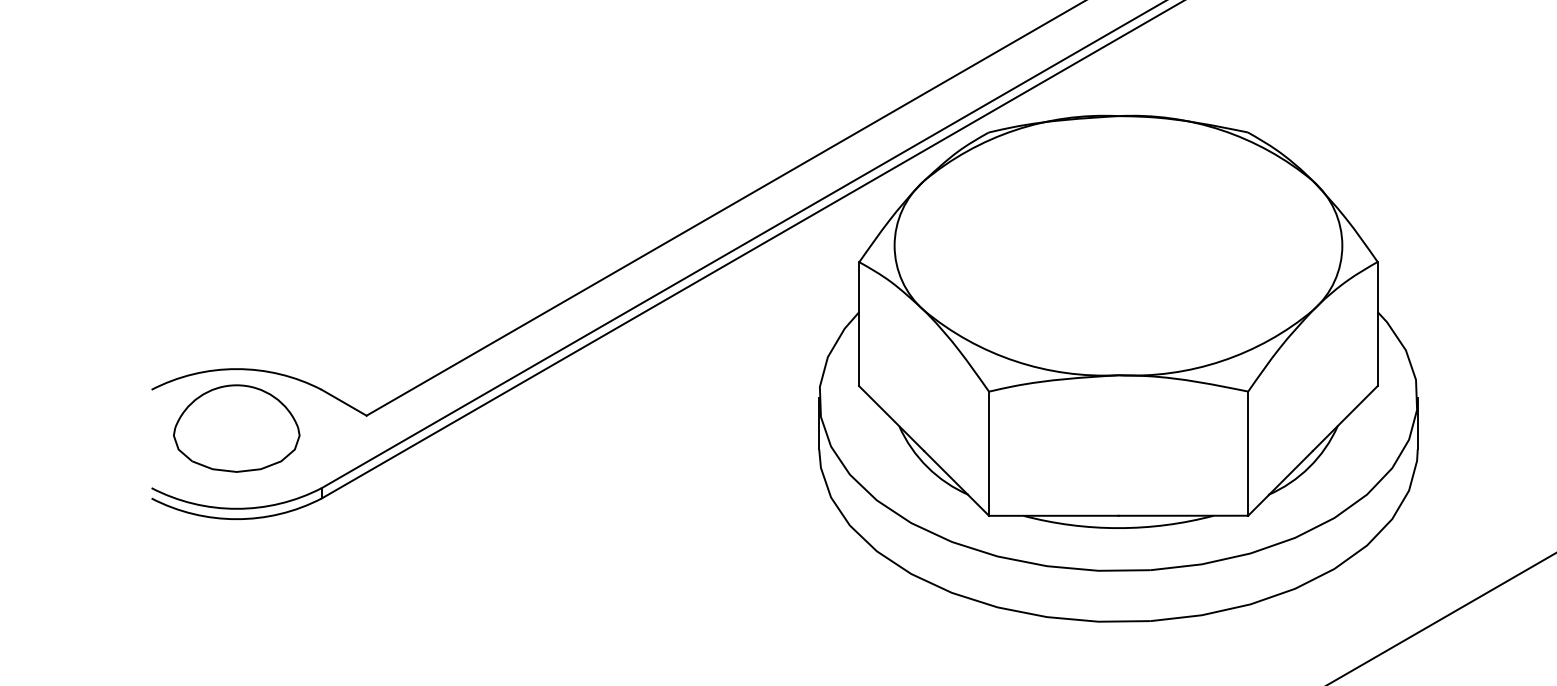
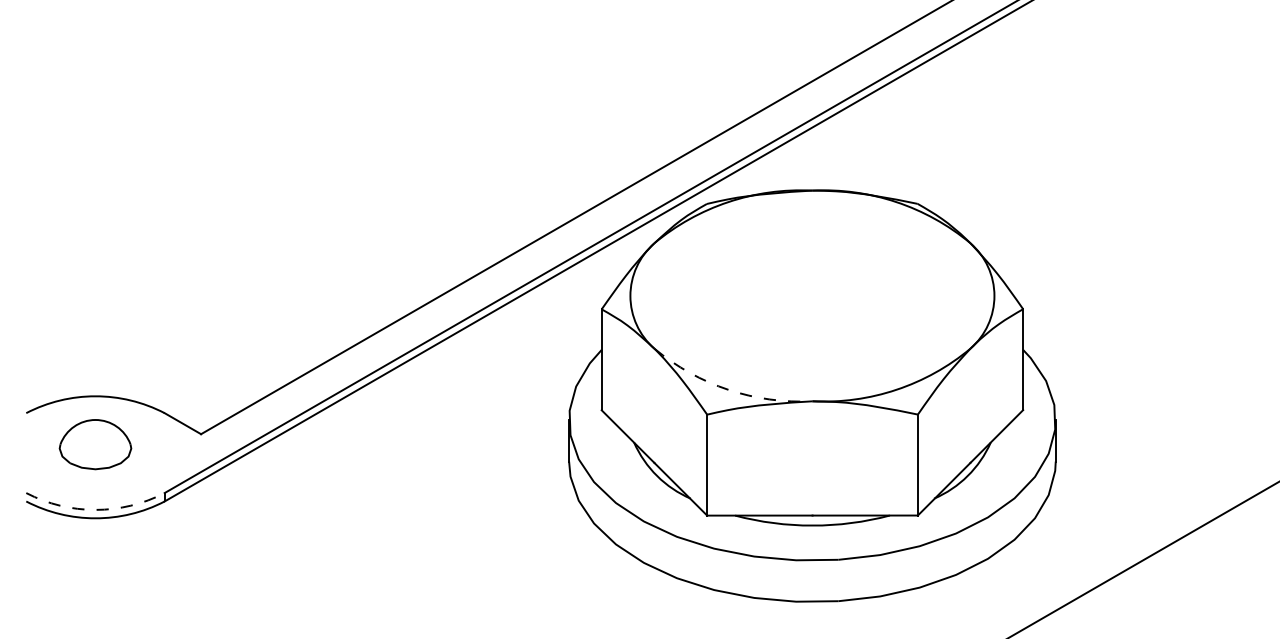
arc: (1015, 360) -> (728, 389), solid -> dashed
part: (236, 428) -> (95, 444), size x0.7
arc: (236, 508) -> (95, 509), solid -> dashed

